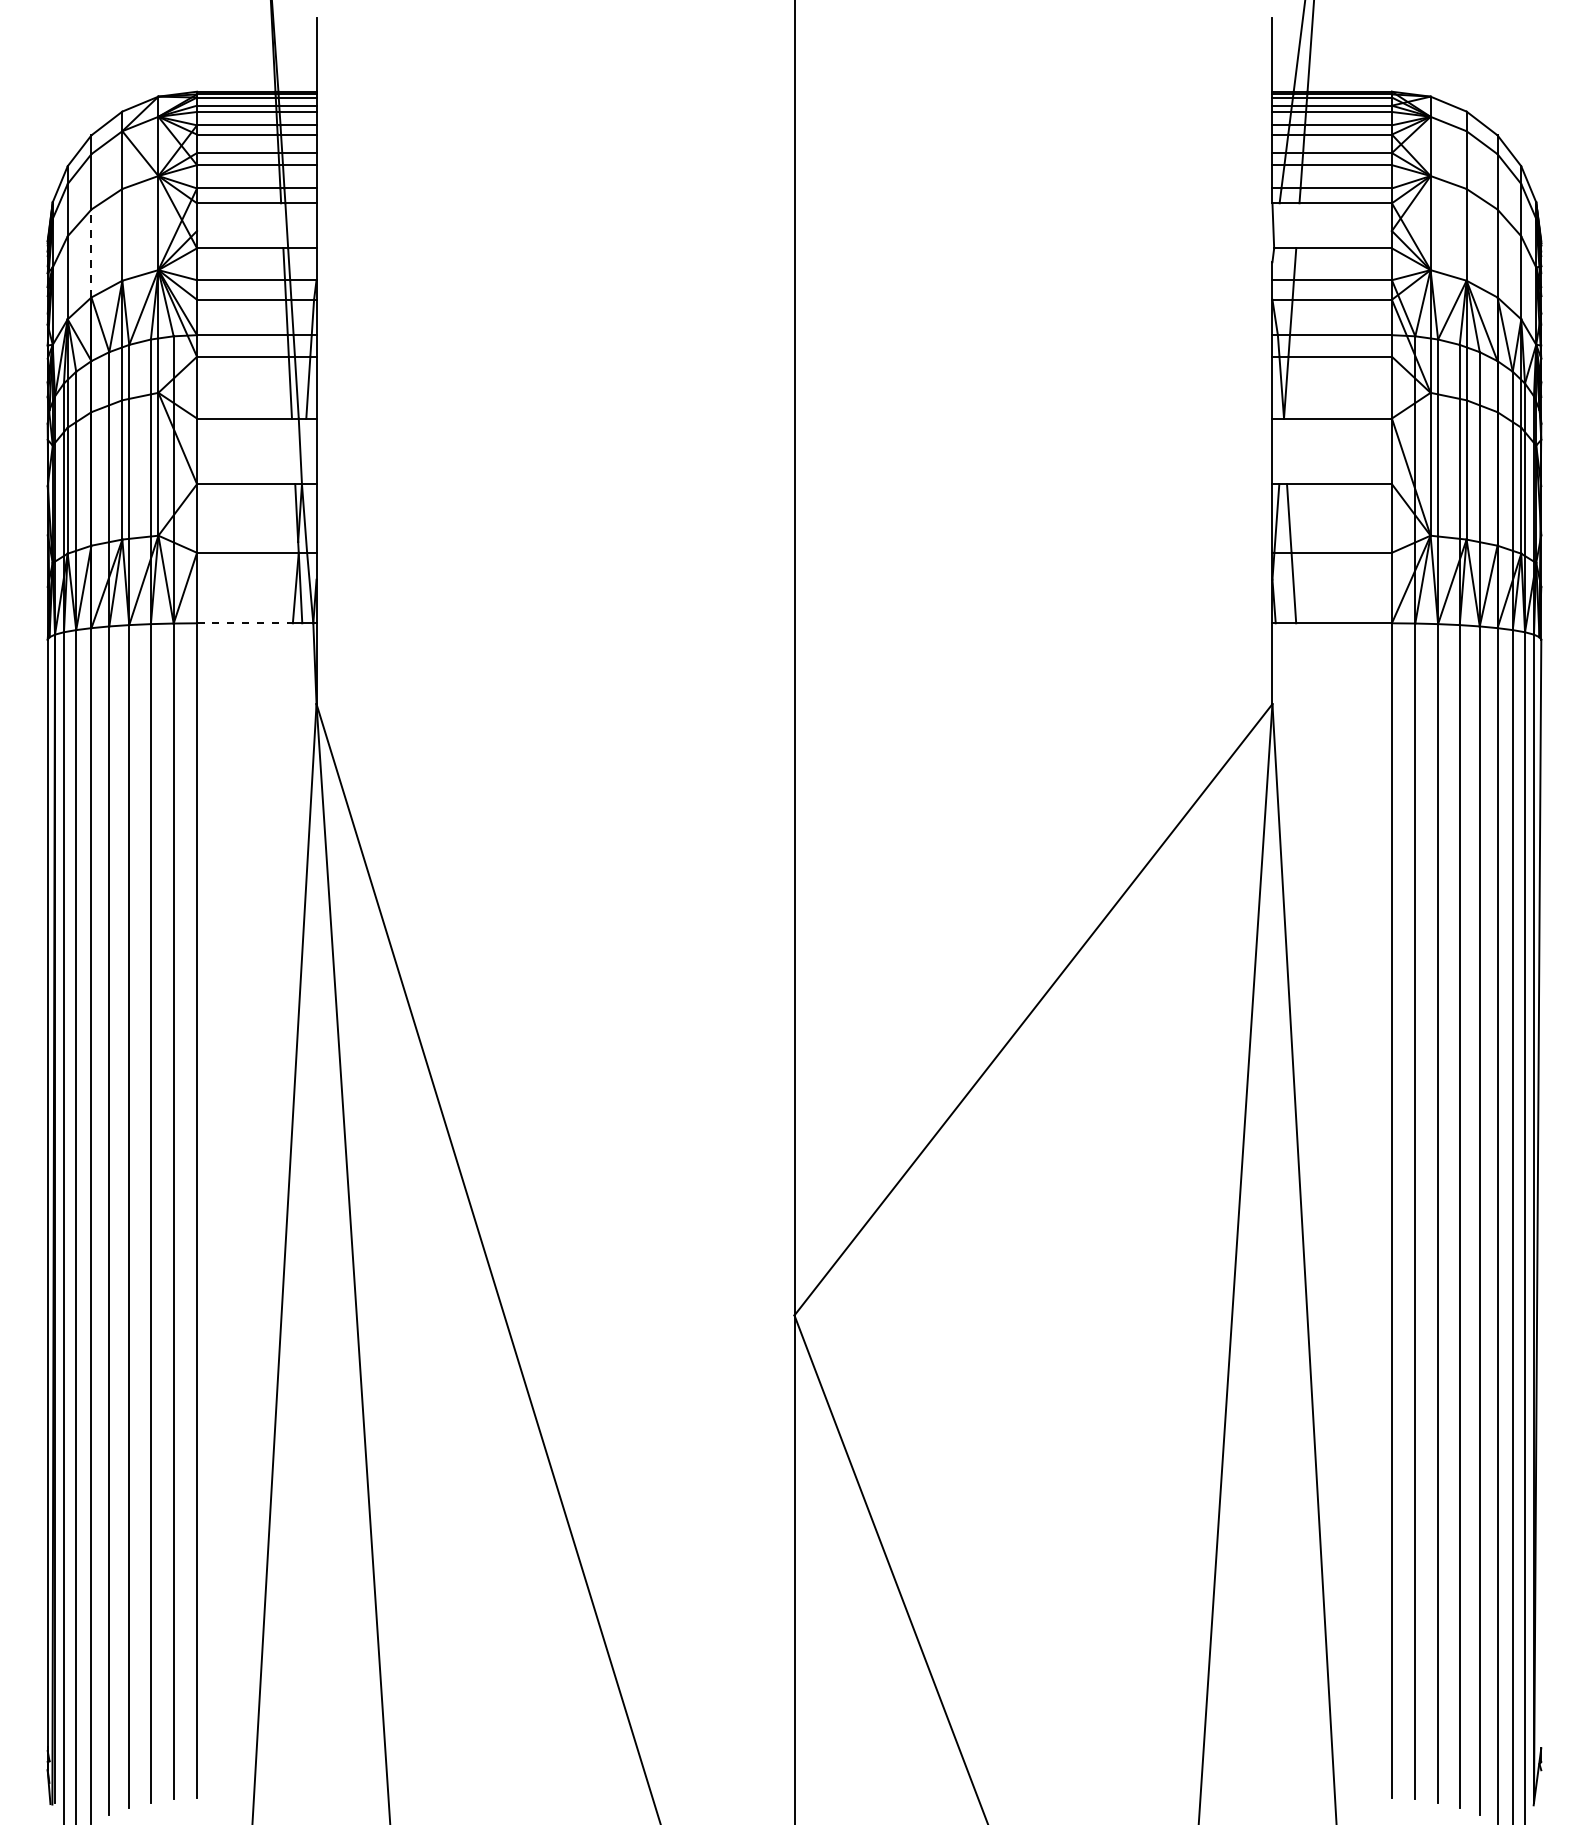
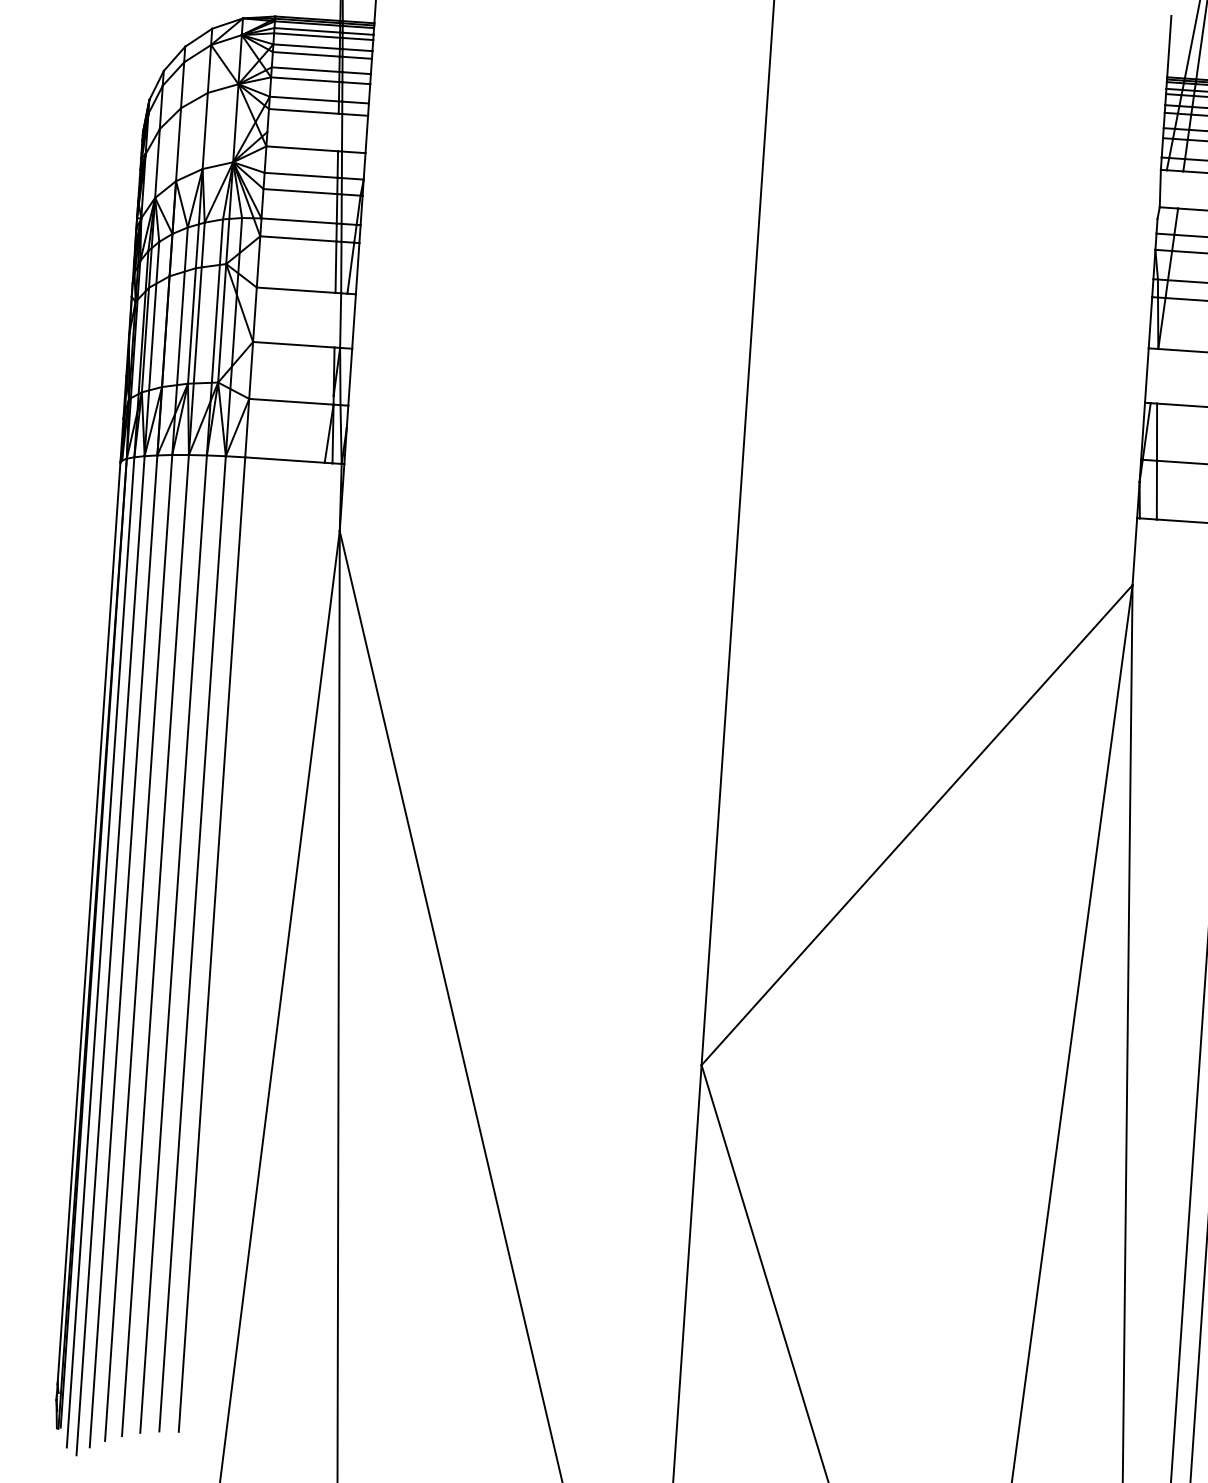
line: (91, 253) -> (178, 144), dashed -> solid
line: (244, 623) -> (284, 460), dashed -> solid

